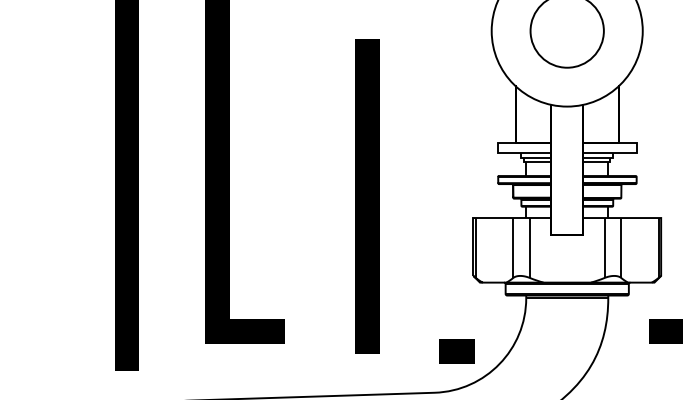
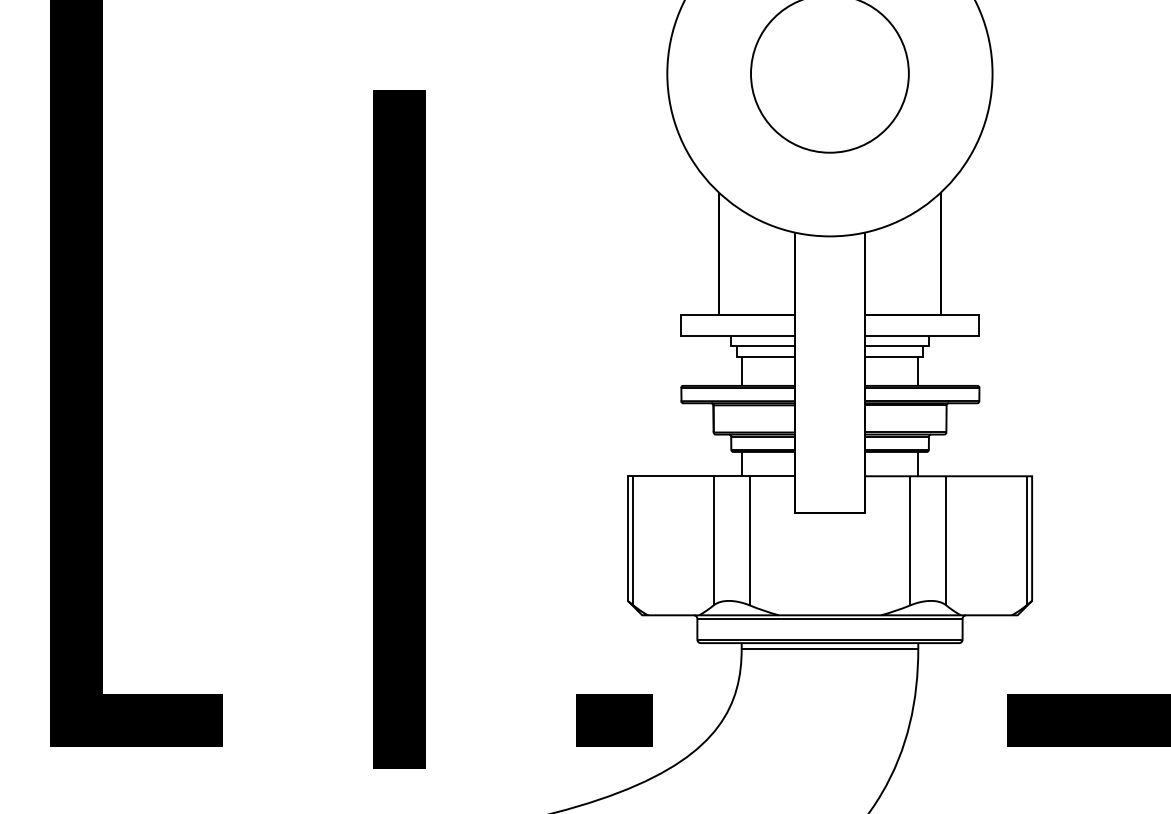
line: (456, 351) -> (613, 720), moved

